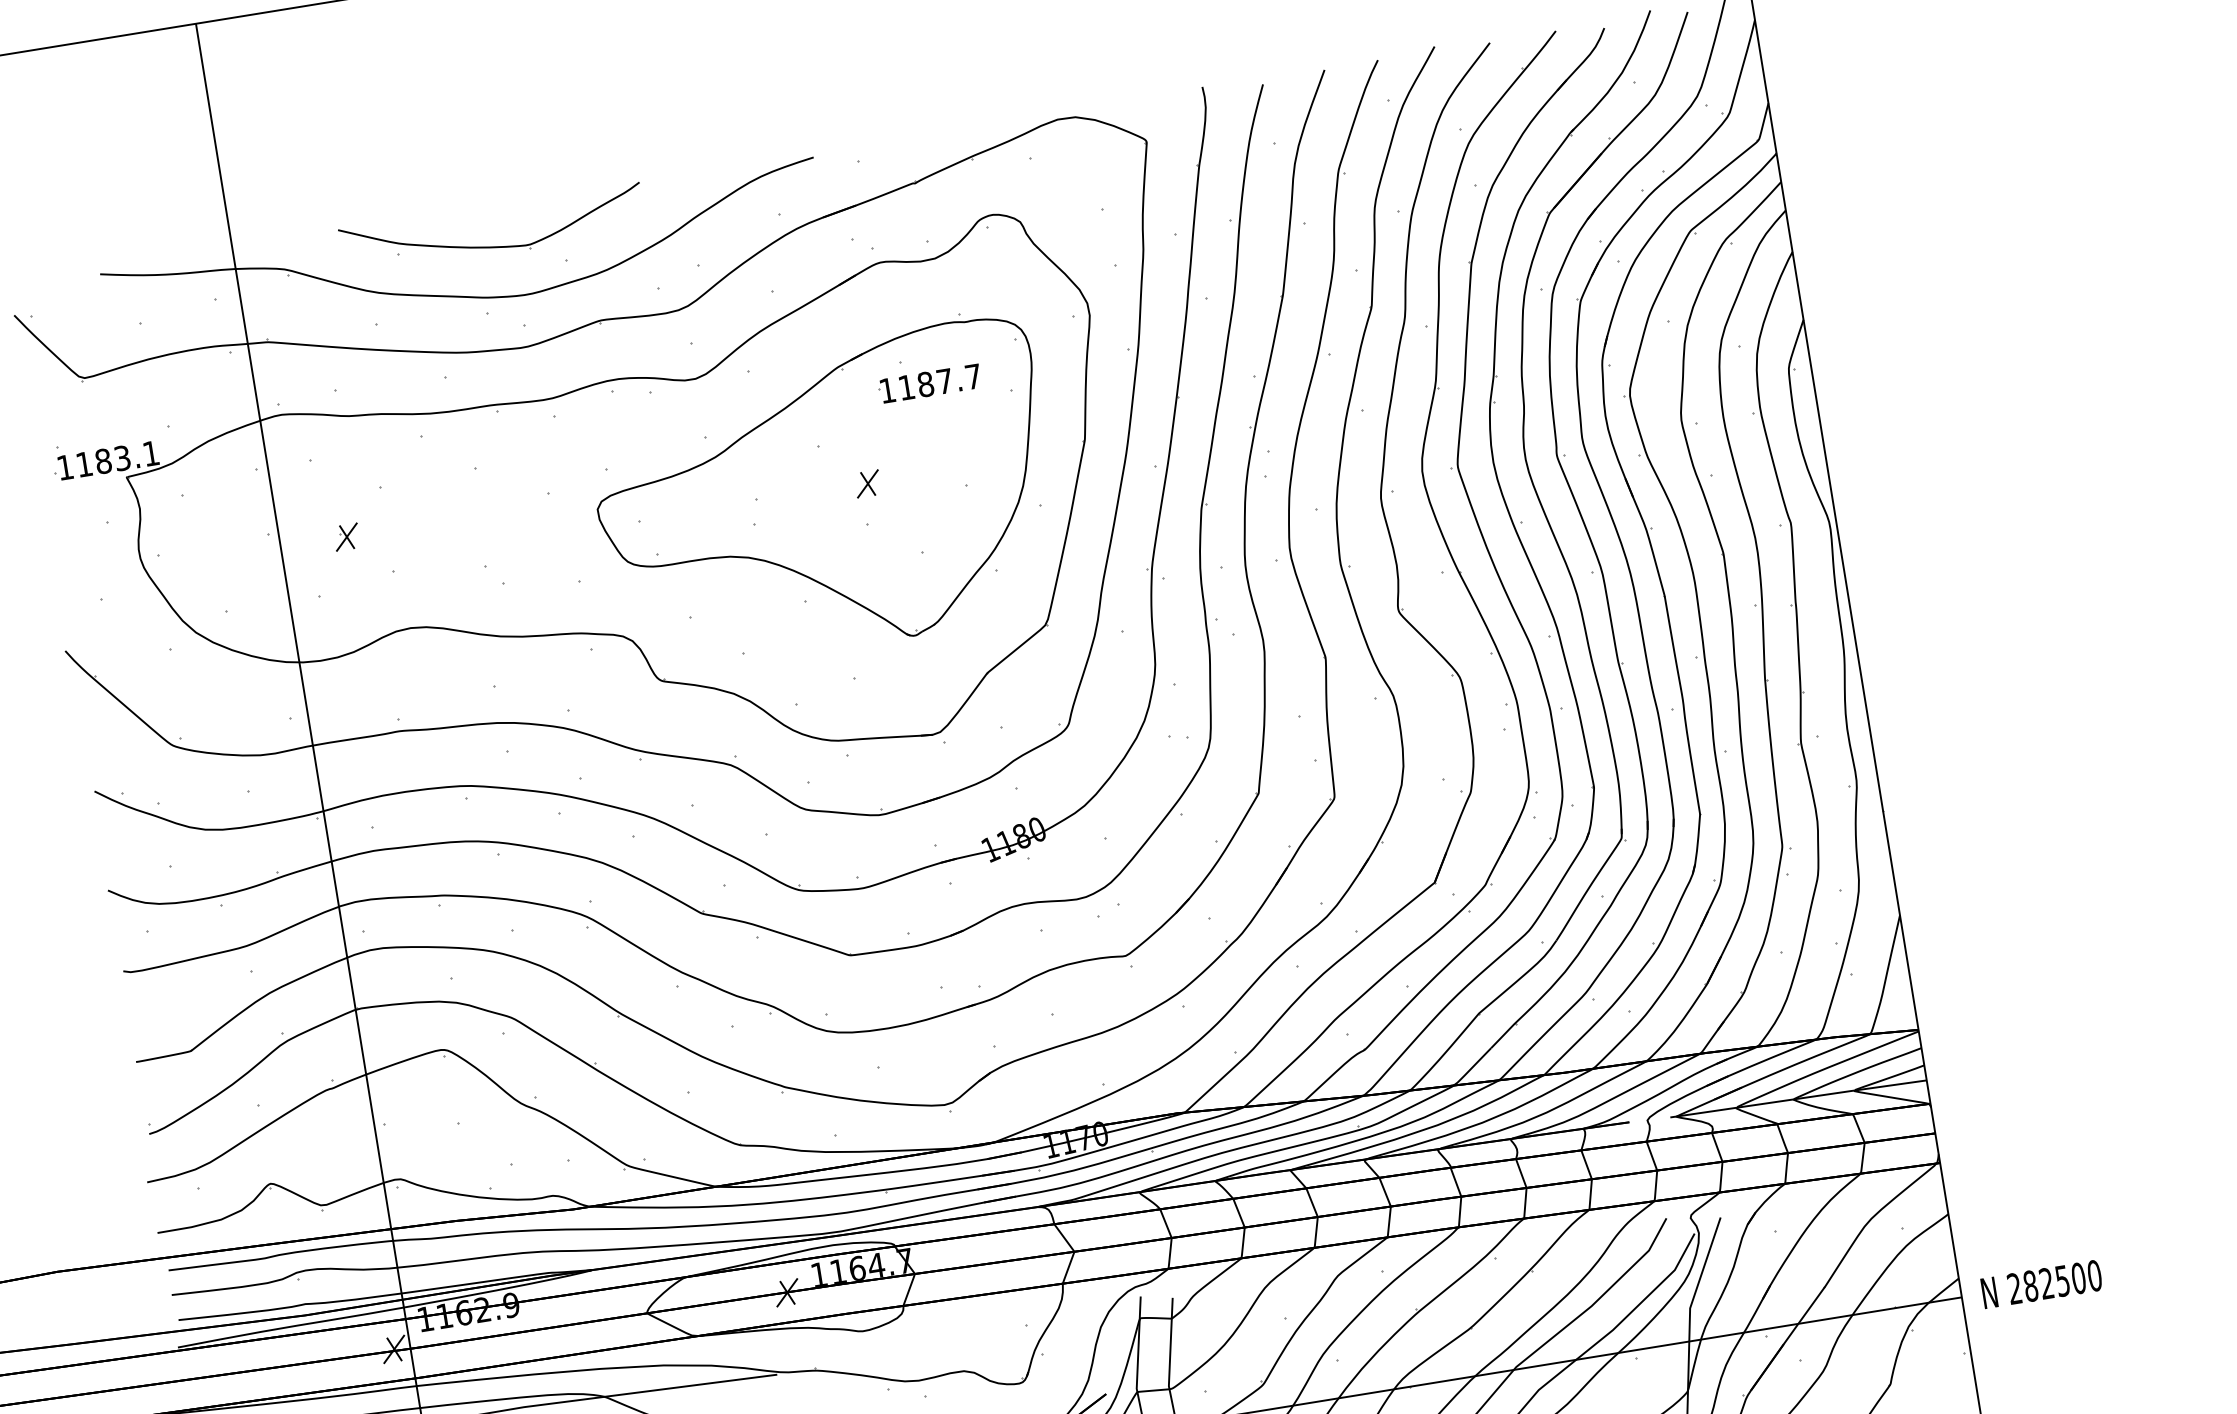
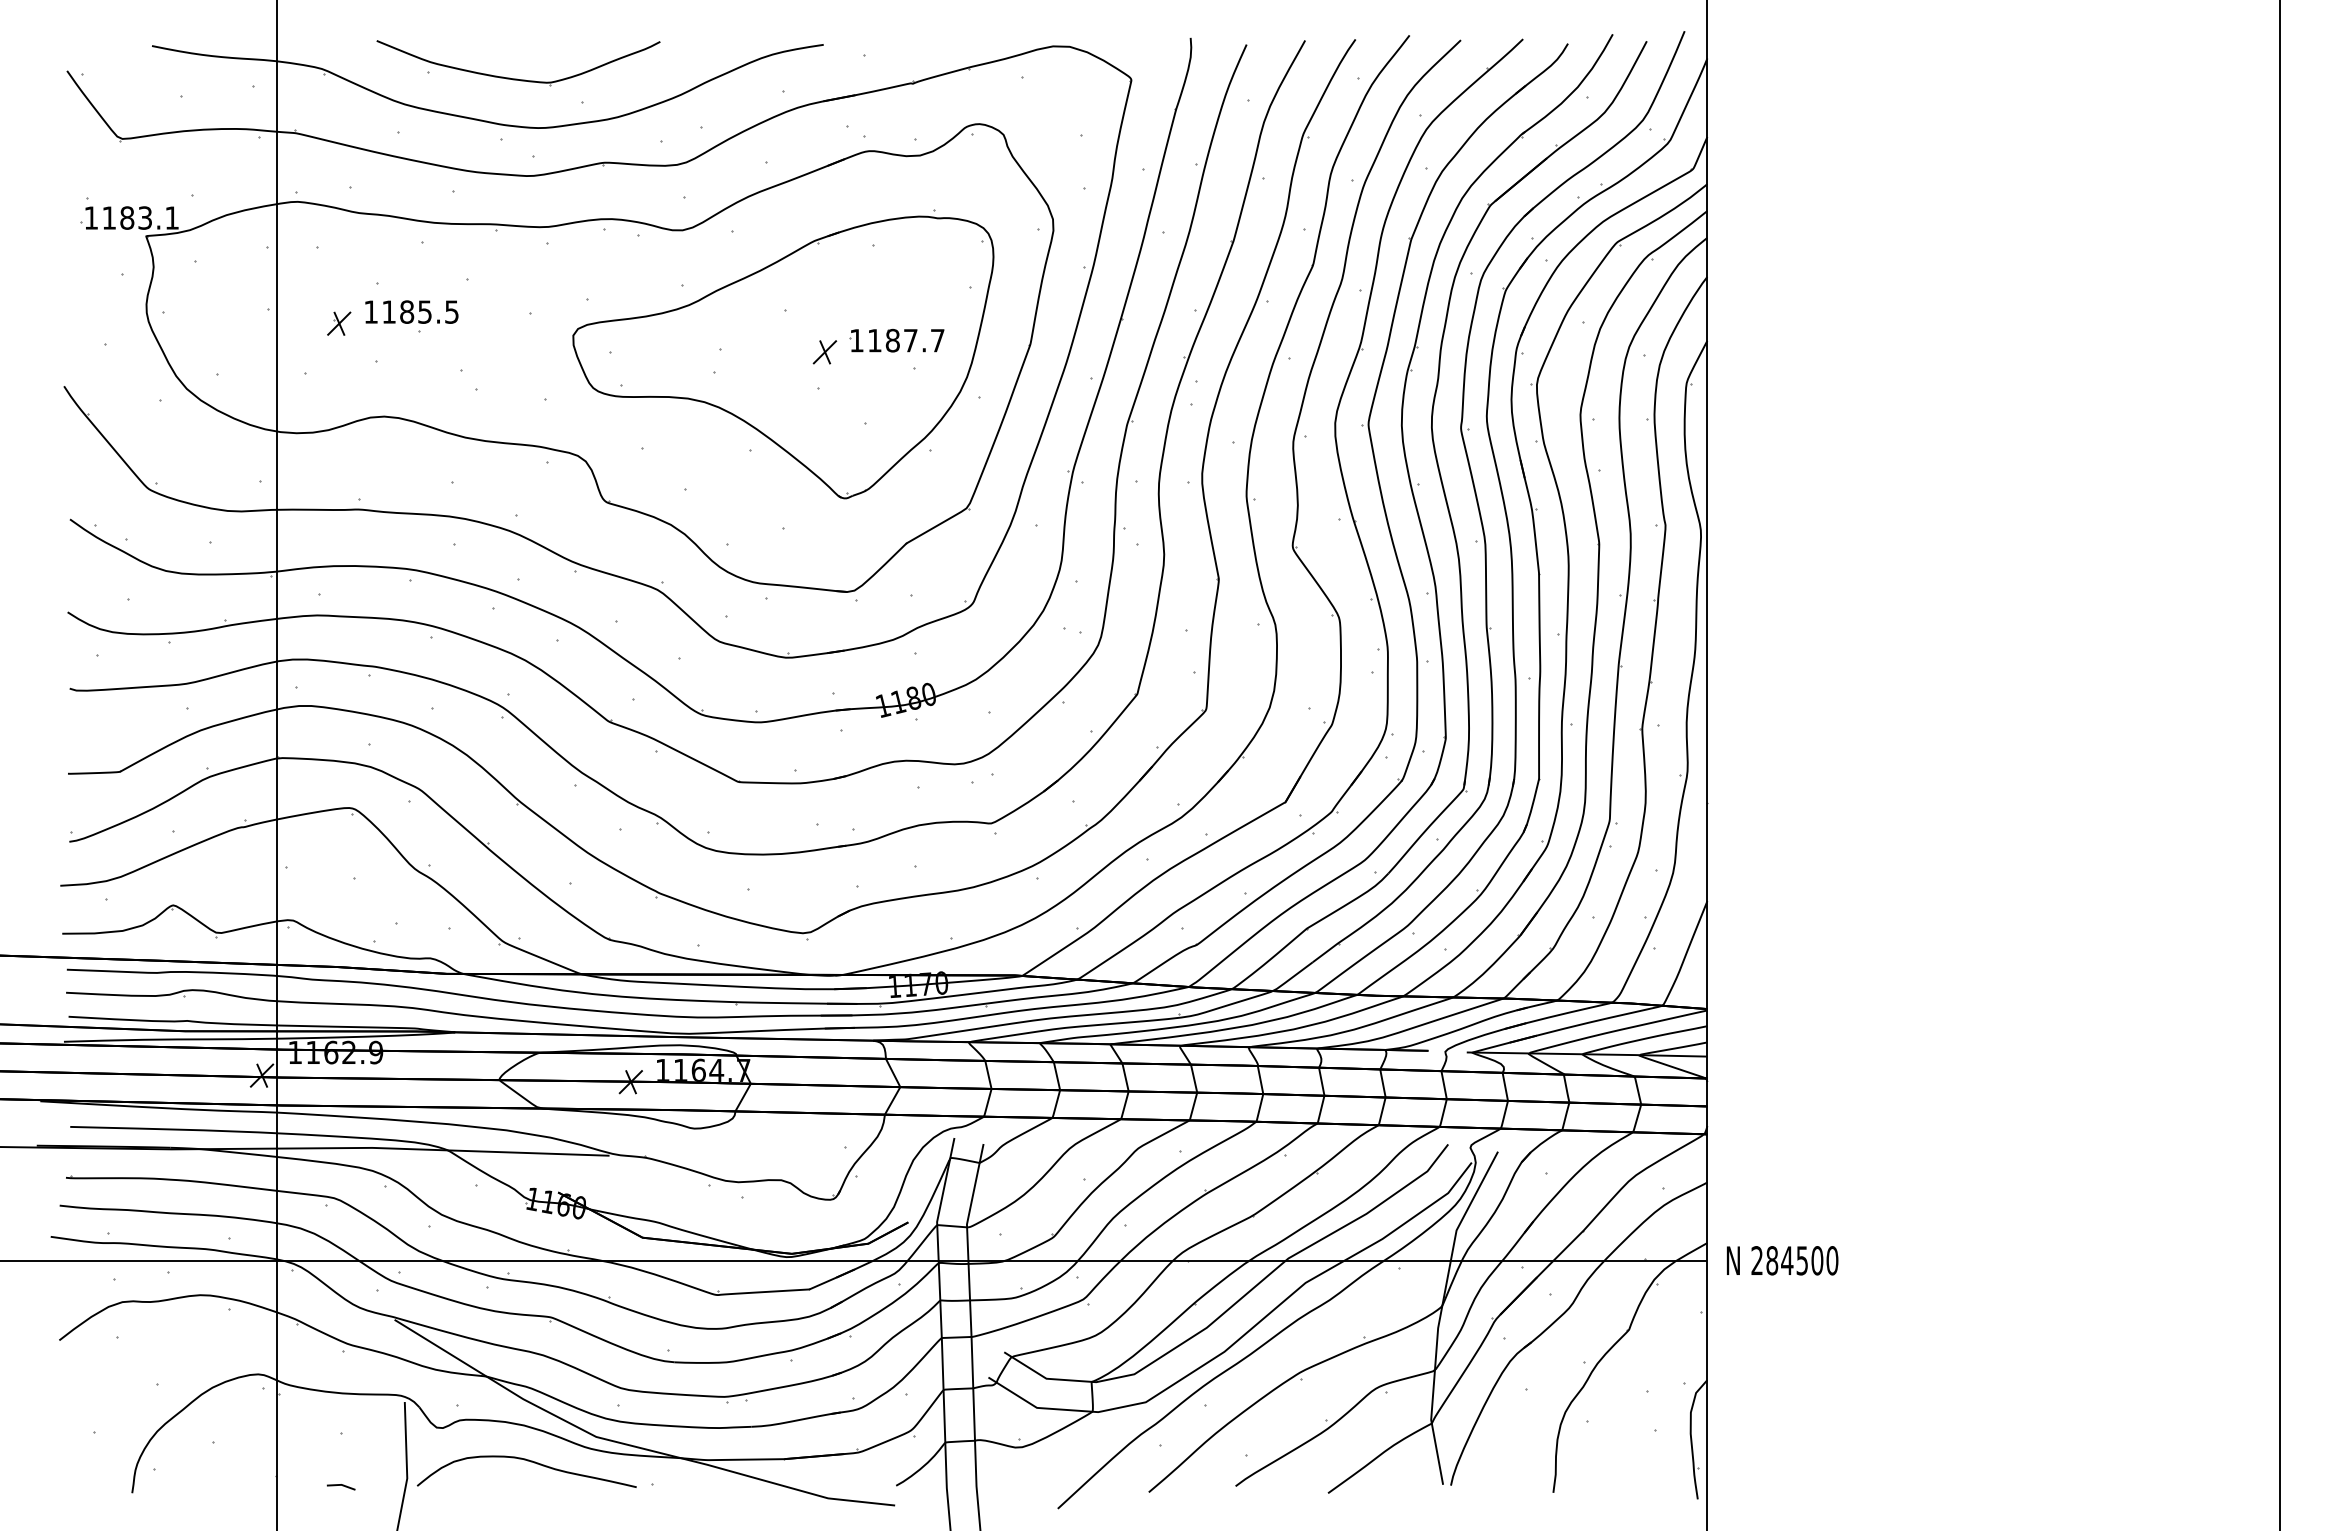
part: (929, 383) -> (896, 340), moved
part: (422, 517) -> (411, 316), added
text: (2046, 1283) -> (1787, 1260), 282500 -> 284500

